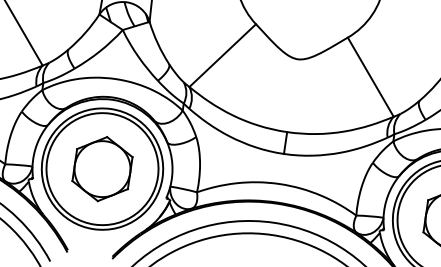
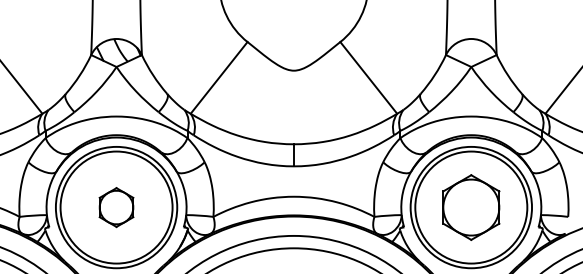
part: (102, 169) -> (116, 207), size x0.6

